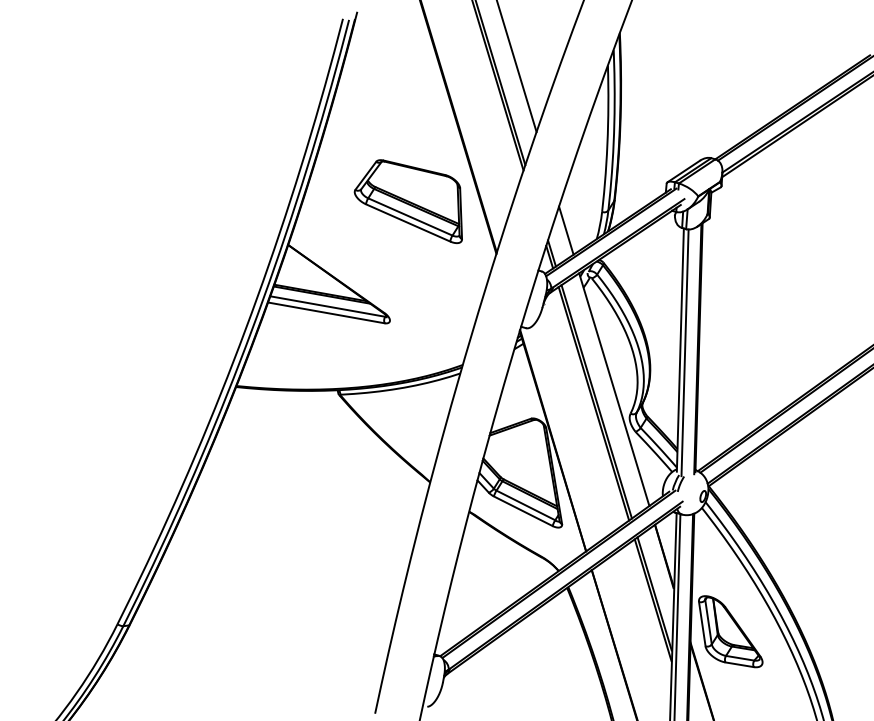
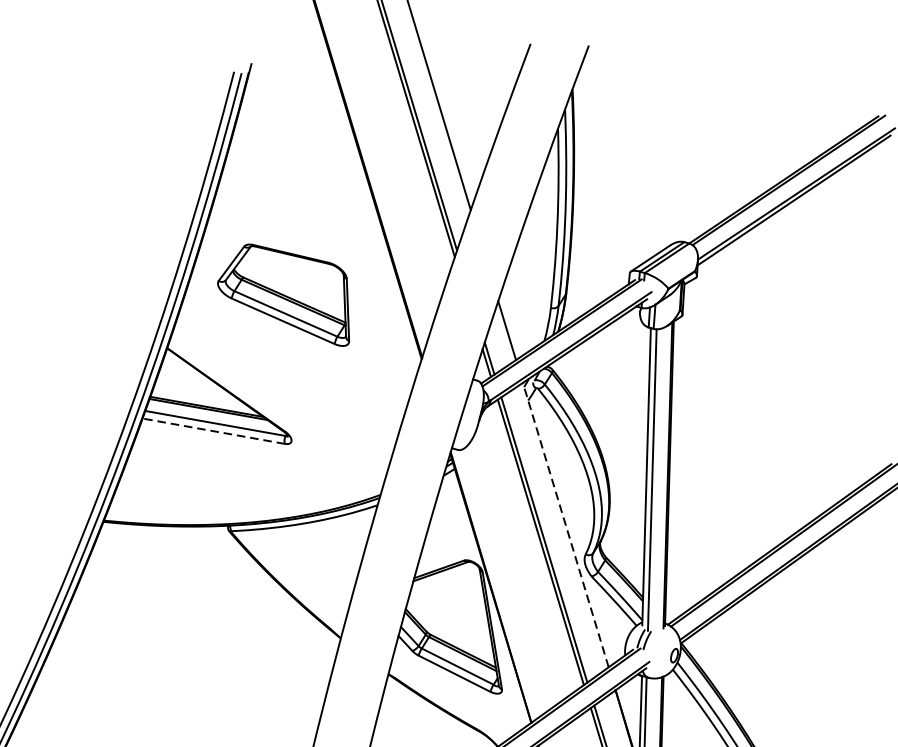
part: (407, 201) -> (282, 295), moved
line: (325, 312) -> (212, 430), solid -> dashed
line: (614, 389) -> (566, 524), solid -> dashed

